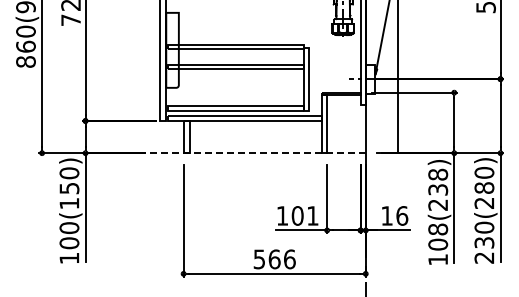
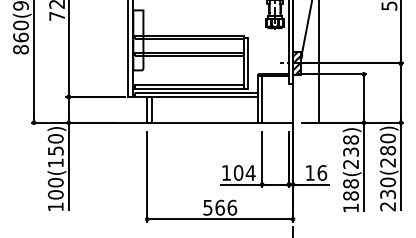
hatch: (370, 78) -> (296, 62), added
line: (241, 153) -> (193, 123), dashed -> solid
text: (312, 215) -> (250, 172), 101 -> 104
text: (437, 244) -> (350, 195), 108(238) -> 188(238)

